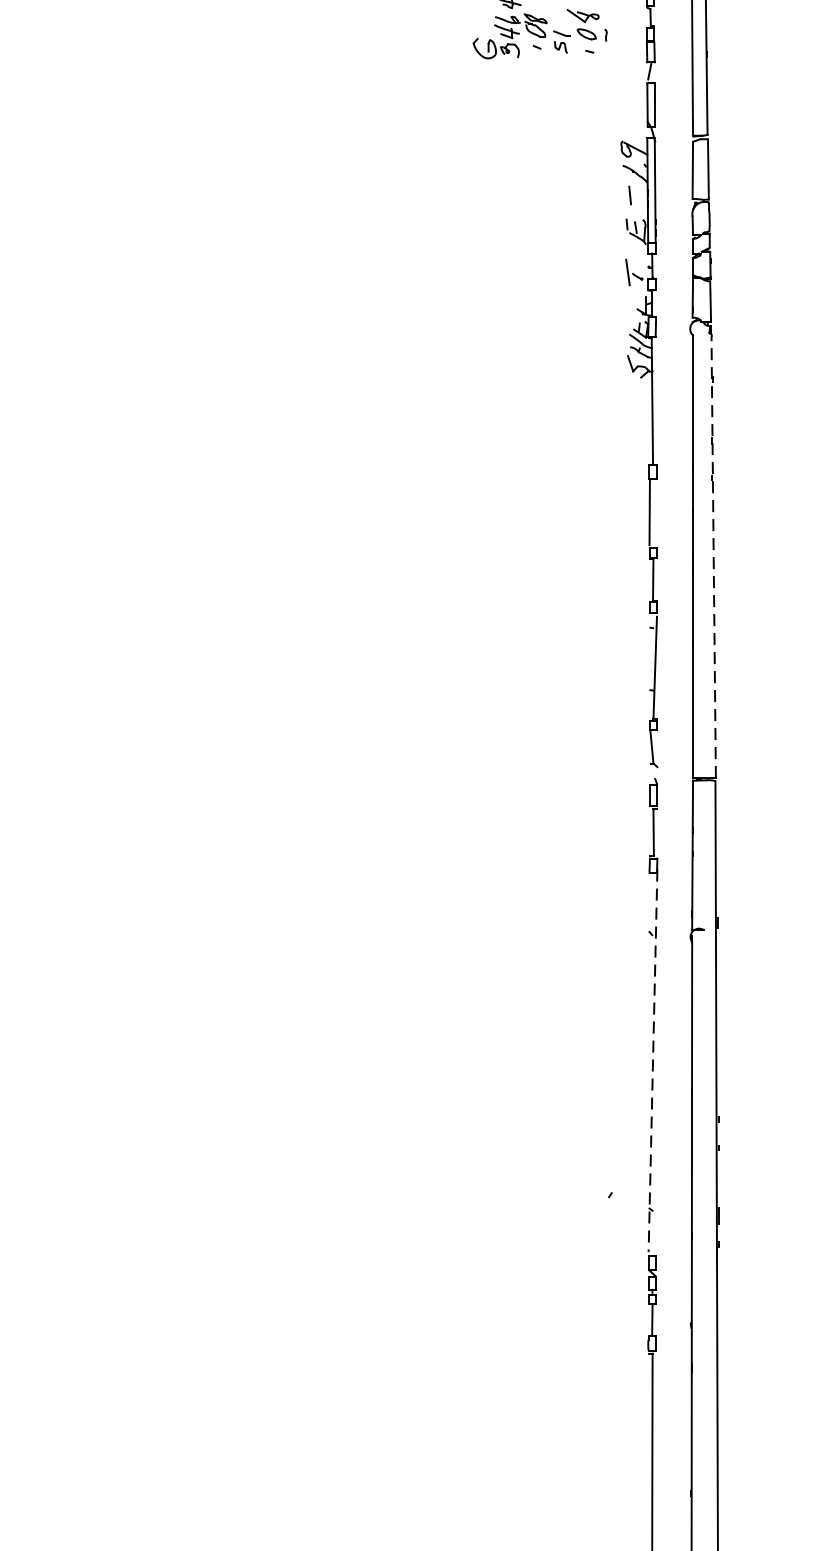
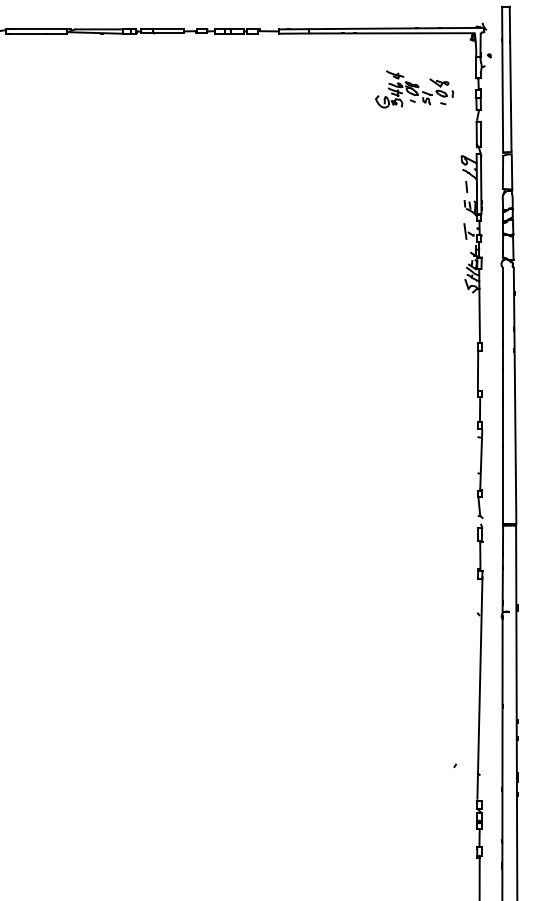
line: (714, 557) -> (515, 396), dashed -> solid
line: (652, 1061) -> (479, 688), dashed -> solid

